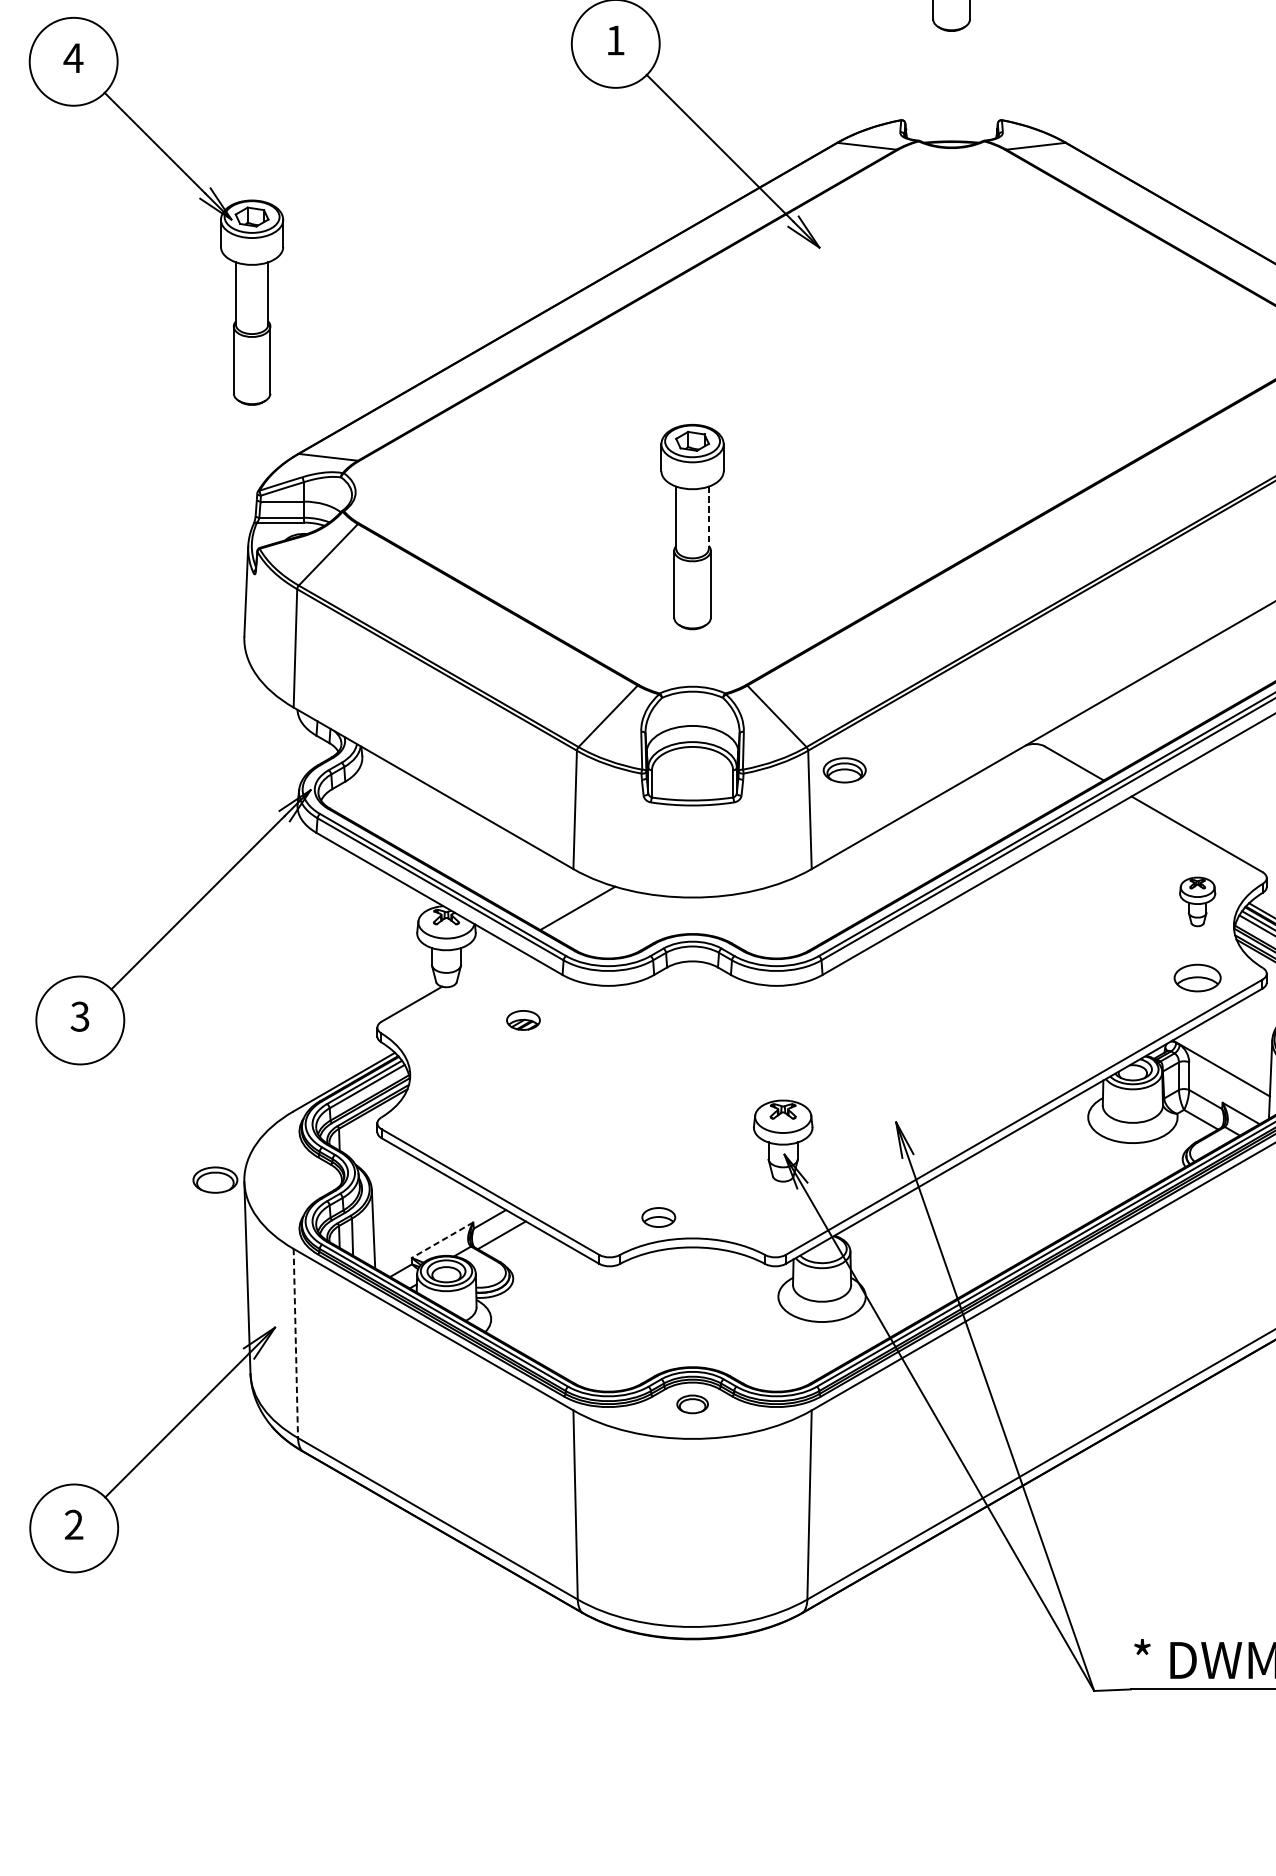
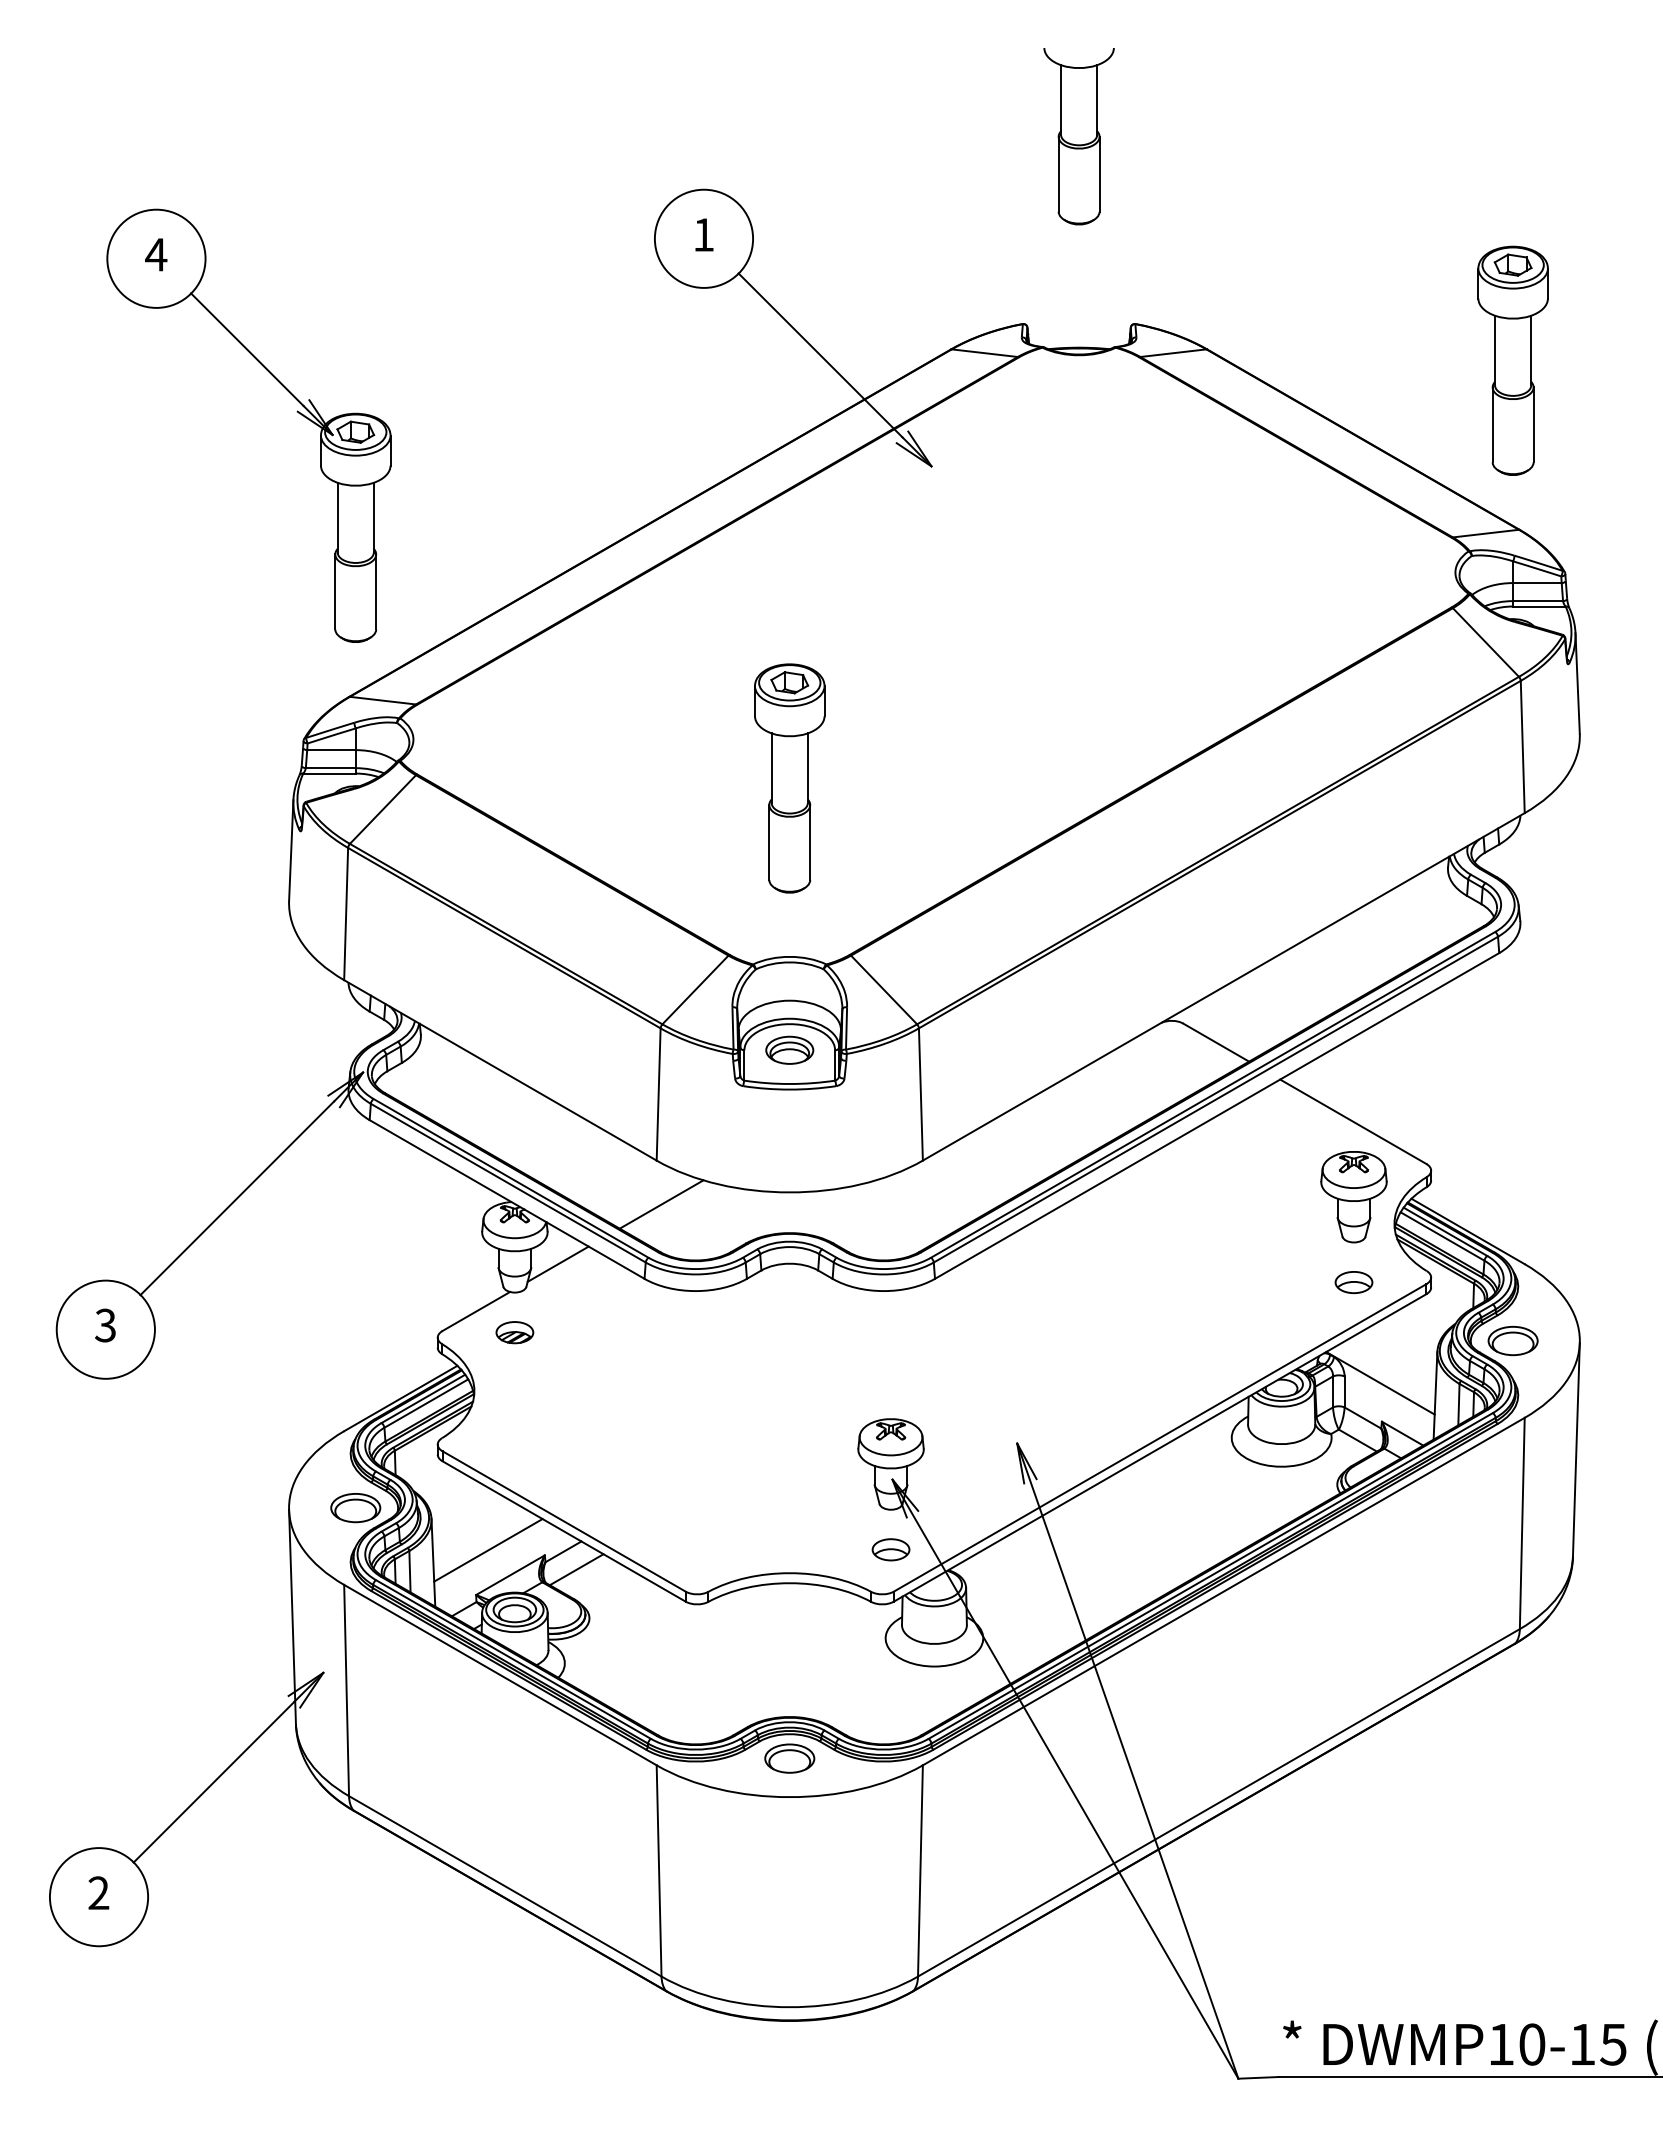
part: (199, 198) -> (296, 411), moved
line: (708, 518) -> (807, 768), dashed -> solid
part: (844, 769) -> (789, 1049), moved
part: (1197, 902) -> (1353, 1197), size x1.67
line: (484, 961) -> (557, 1263), added
part: (1197, 978) -> (1353, 1282), size x0.71
part: (523, 1020) -> (514, 1332), moved
part: (215, 1180) -> (355, 1508), moved
part: (658, 1217) -> (890, 1549), moved
line: (422, 1218) -> (488, 1550), added
line: (442, 1240) -> (510, 1575), dashed -> solid
line: (295, 1343) -> (346, 1690), dashed -> solid
part: (692, 1404) -> (789, 1758), size x1.43

